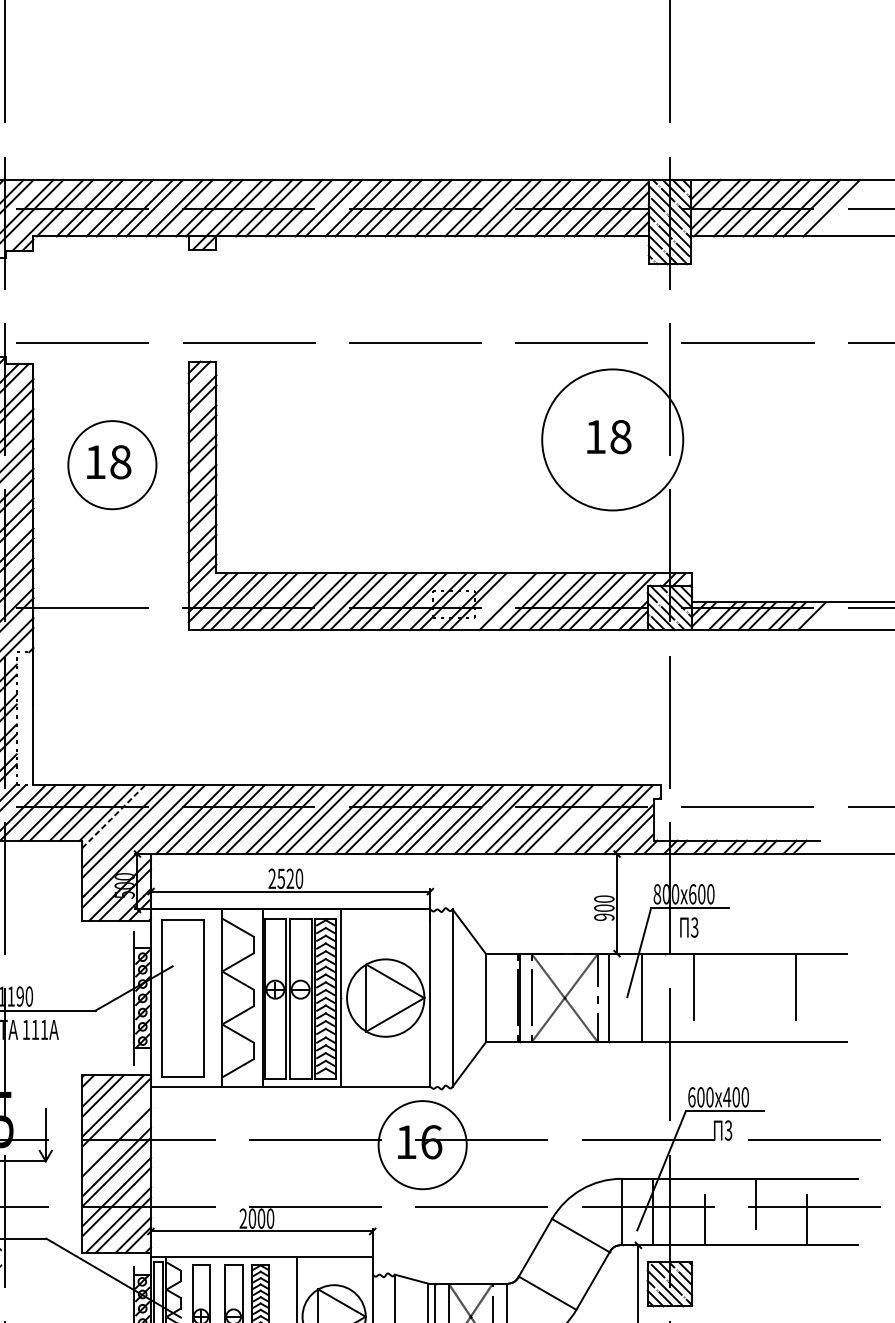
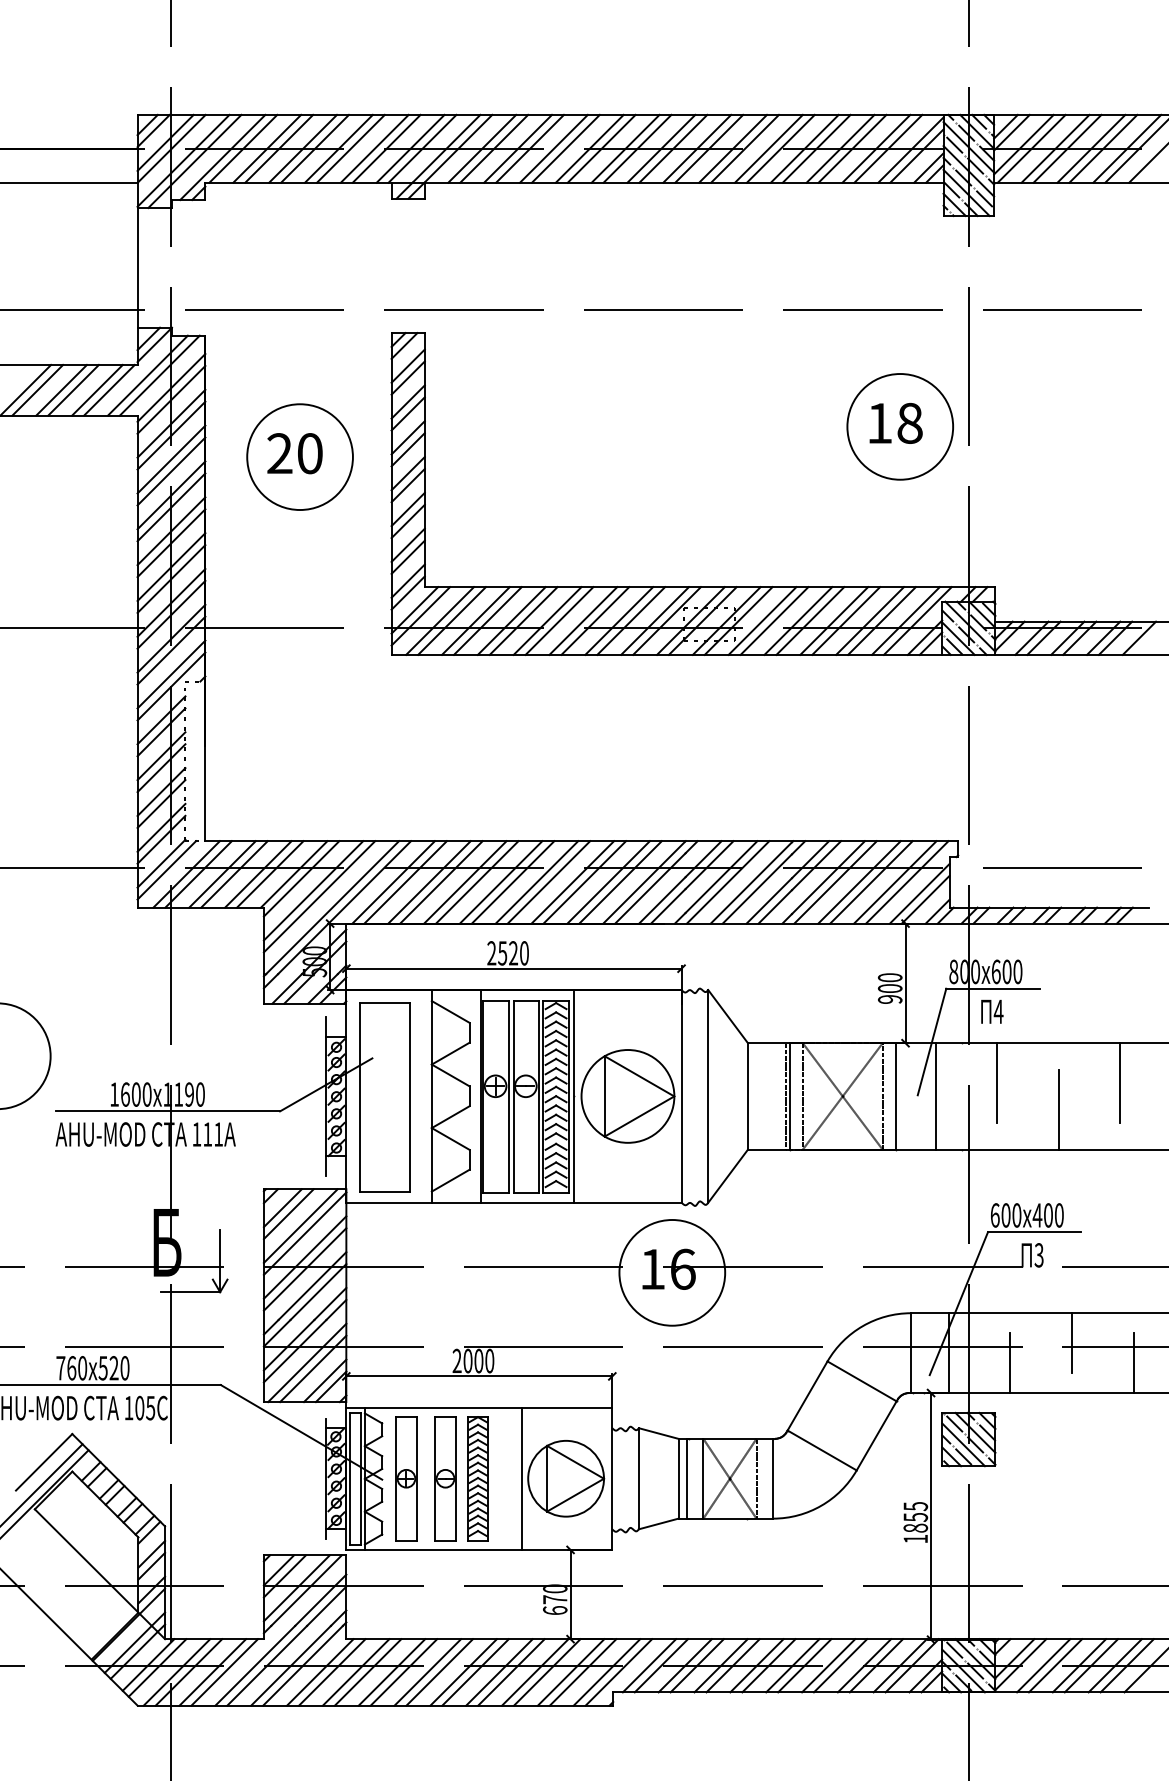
circle: (612, 439) -> (900, 426), size x0.62
text: (107, 462) -> (294, 453), 18 -> 20
line: (497, 601) -> (762, 620), added
line: (114, 816) -> (302, 878), dashed -> solid
line: (578, 819) -> (859, 882), added
text: (694, 927) -> (998, 1011), 3 -> 4
line: (744, 1008) -> (1058, 1109), added
line: (116, 1132) -> (304, 1257), added

